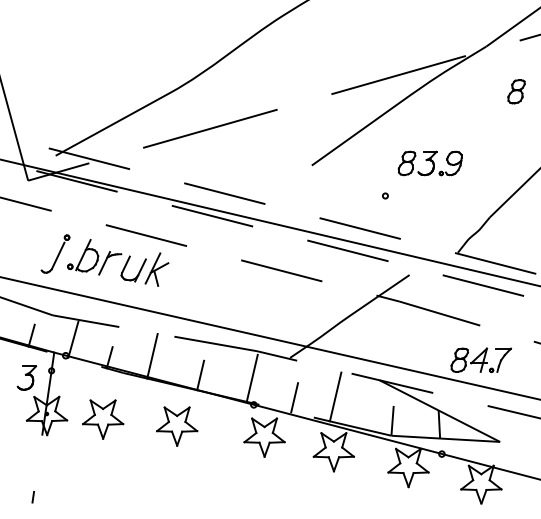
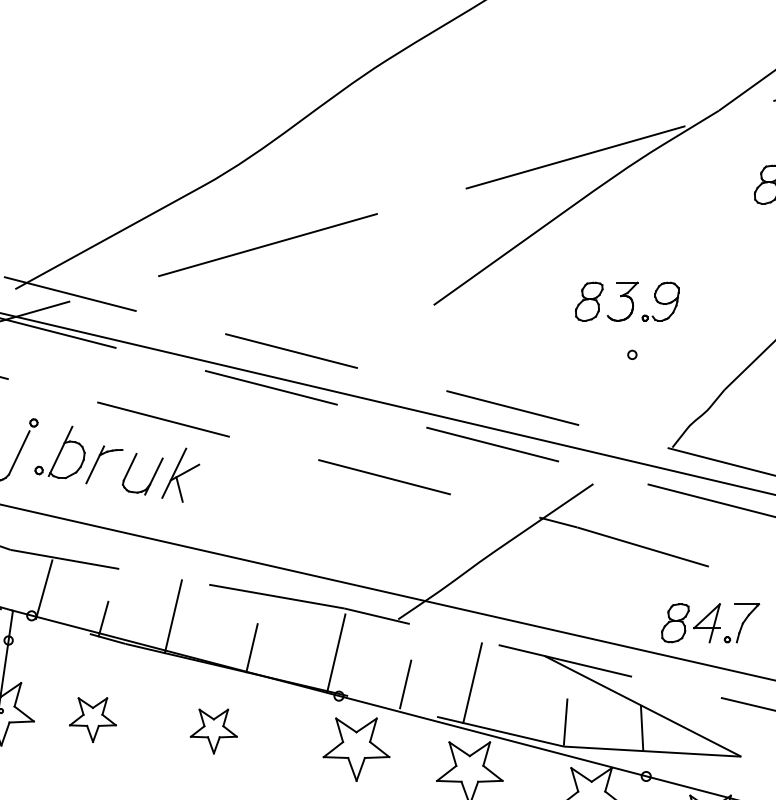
circle: (385, 195) -> (632, 354), moved
part: (103, 419) -> (93, 720), size x0.7
part: (177, 426) -> (214, 731), size x0.7

